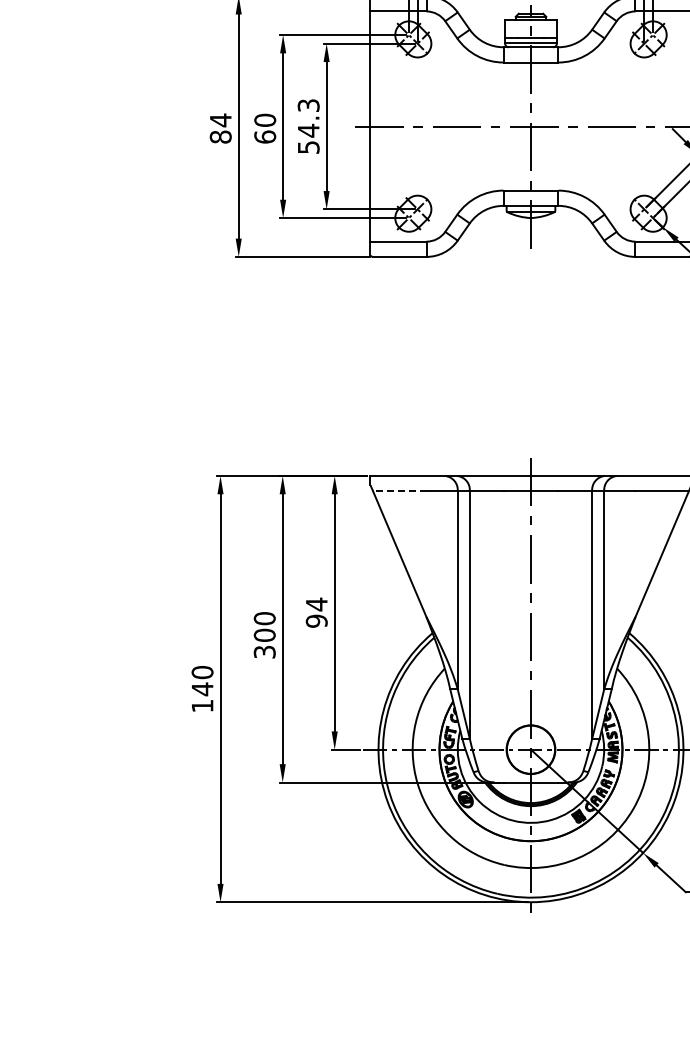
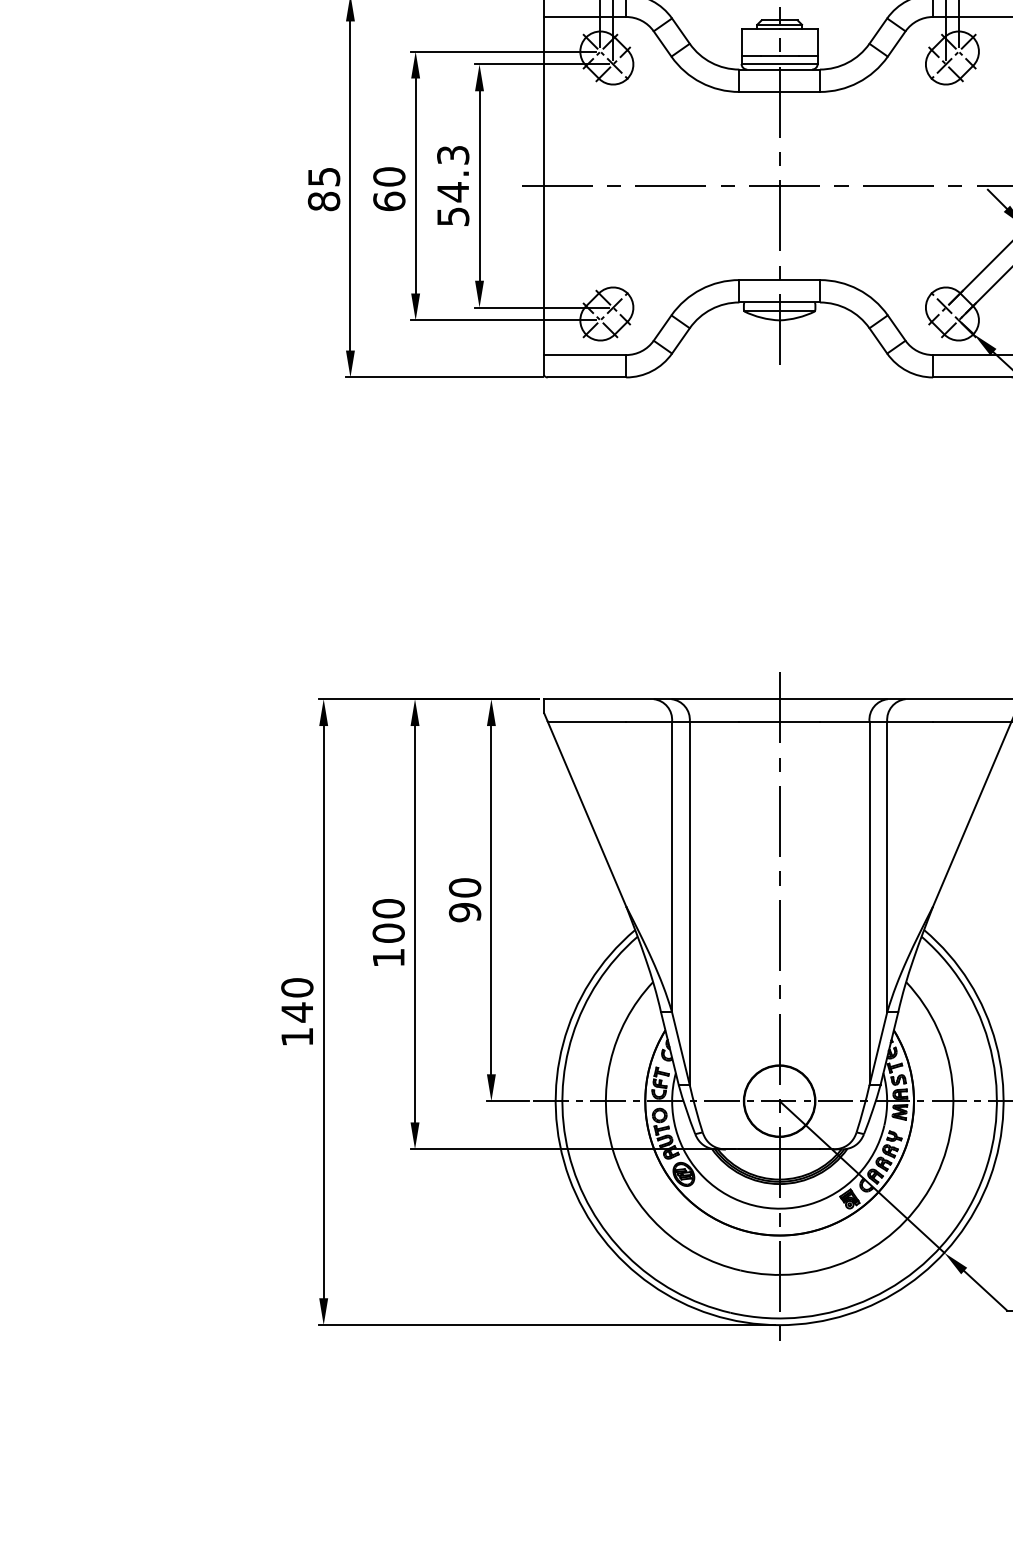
text: (220, 120) -> (323, 177), 84 -> 85
line: (399, 491) -> (586, 721), dashed -> solid
text: (316, 604) -> (464, 887), 94 -> 90
text: (264, 652) -> (388, 958), 300 -> 100

